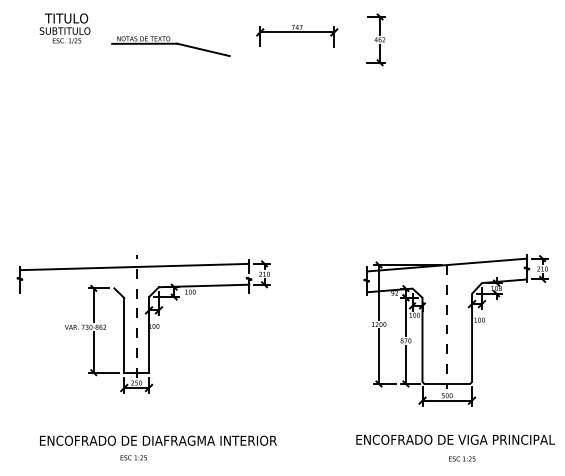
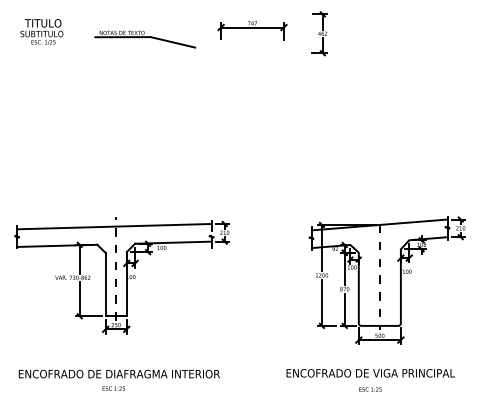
text: (64, 28) -> (41, 31), moved
line: (67, 289) -> (57, 245), added
text: (455, 439) -> (370, 373), moved
text: (158, 440) -> (119, 373), moved
text: (462, 458) -> (370, 389), moved

